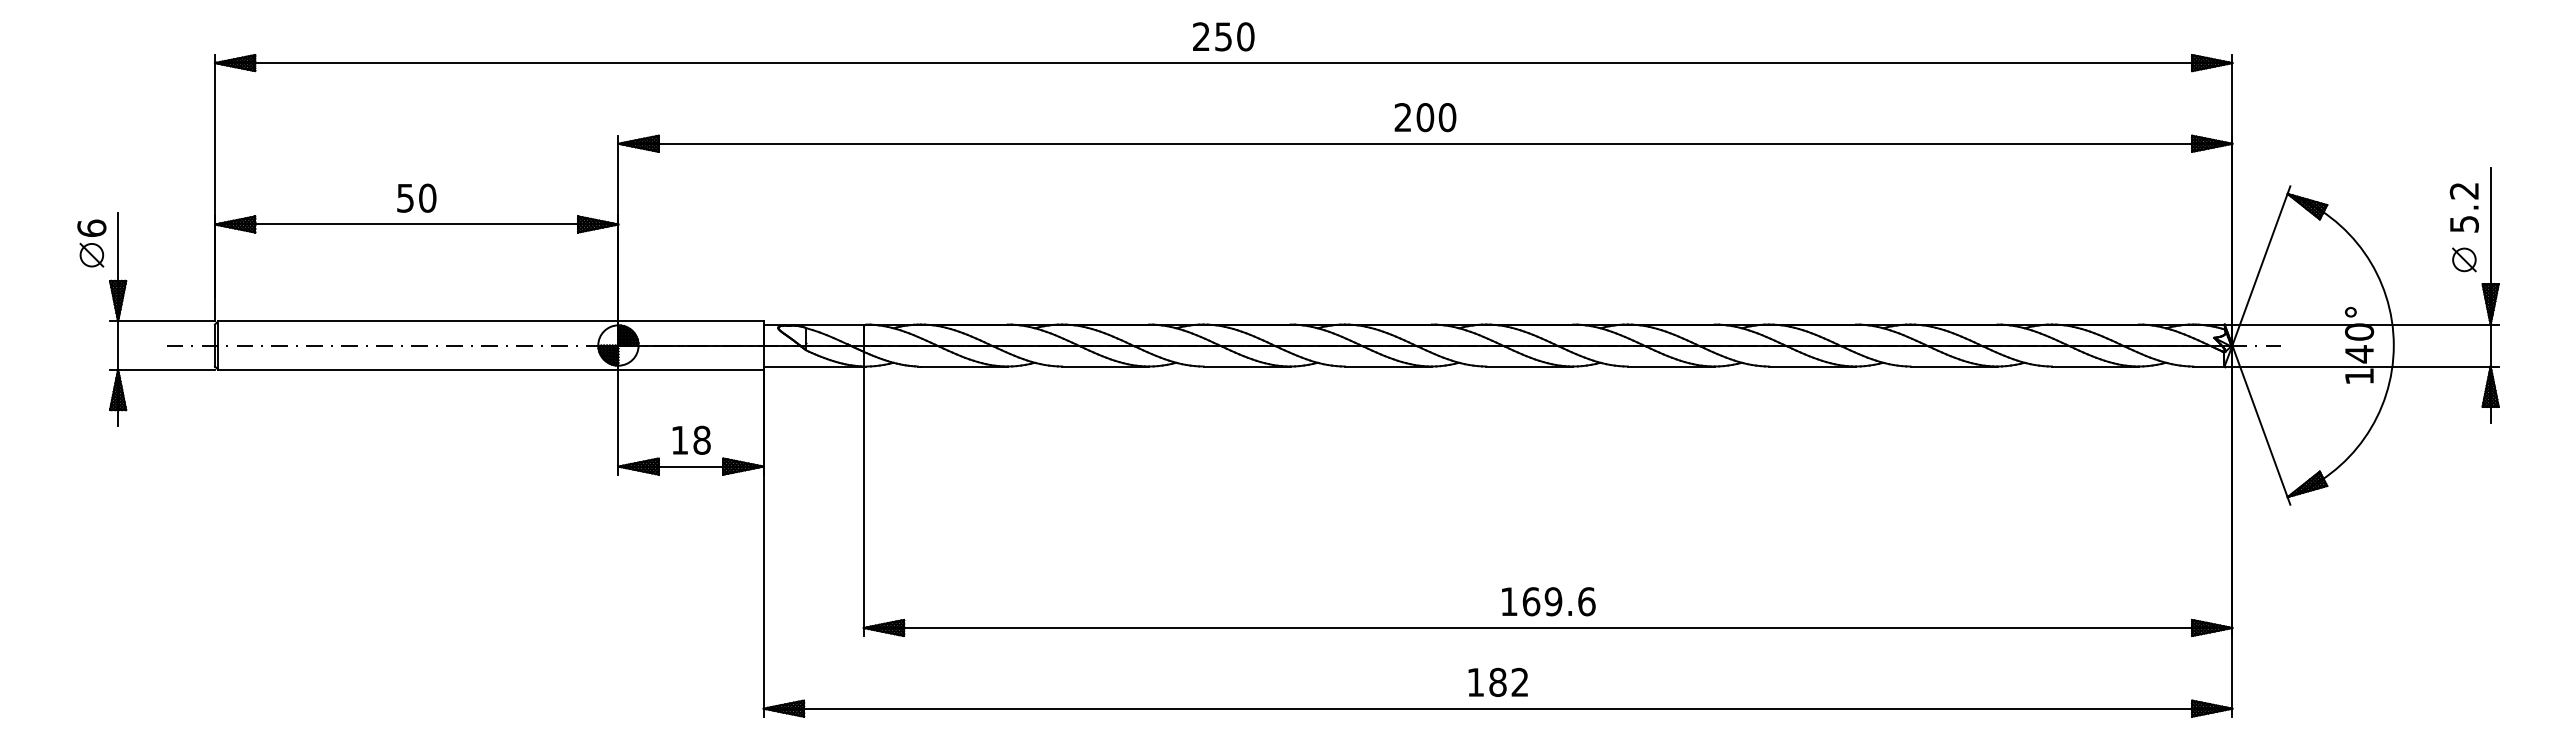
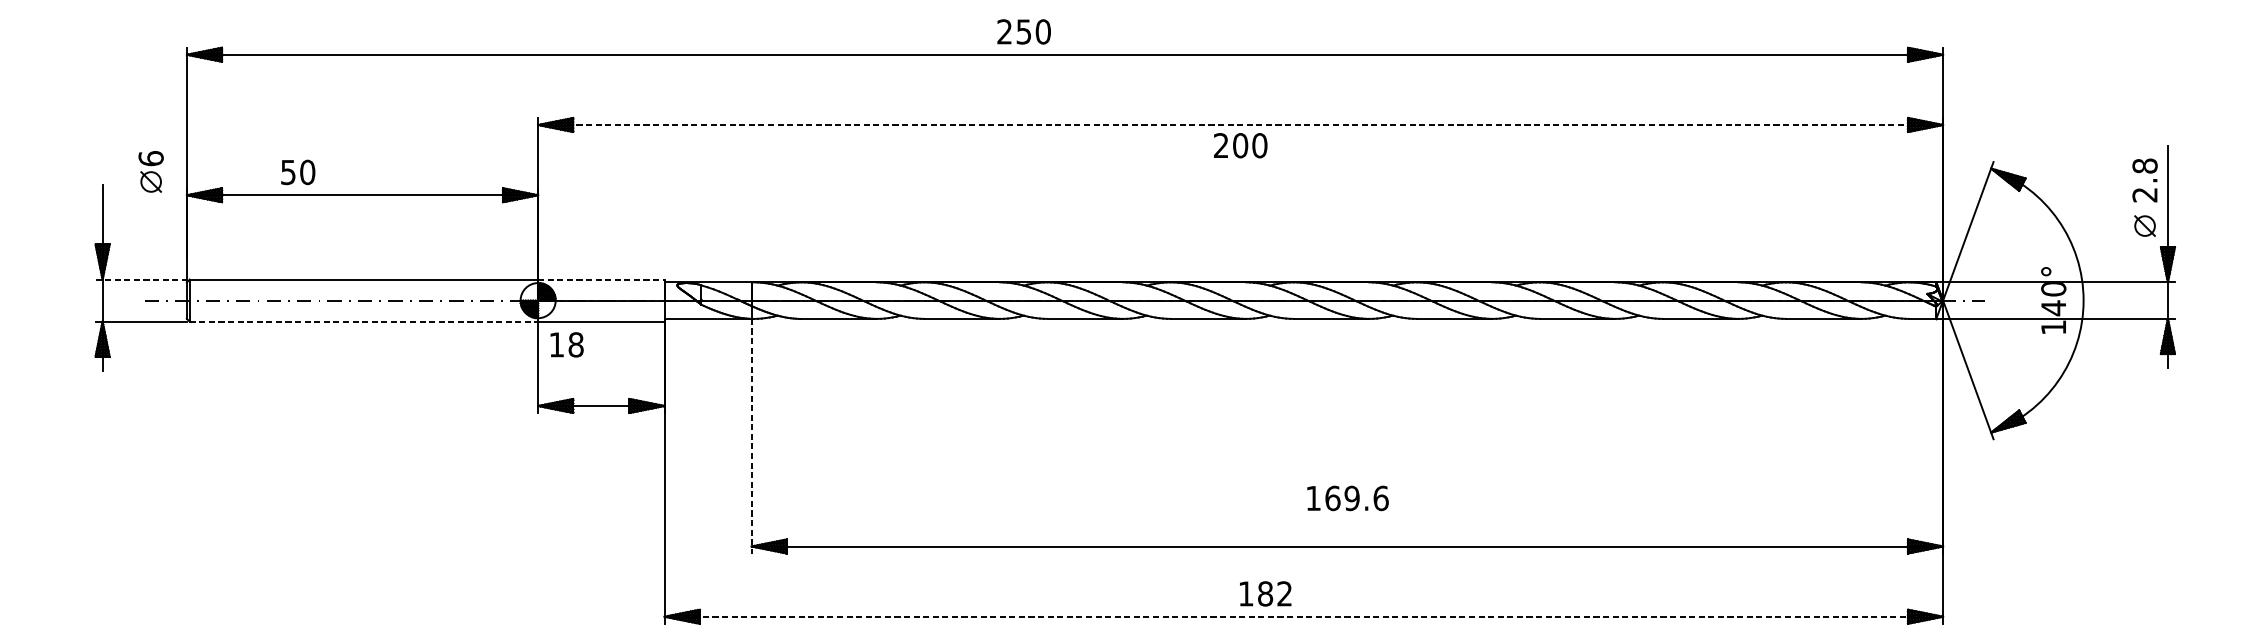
text: (1223, 36) -> (1023, 31), moved
text: (1425, 117) -> (1240, 145), moved
line: (1425, 143) -> (1240, 124), solid -> dashed
text: (416, 197) -> (297, 171), moved
text: (2463, 207) -> (2144, 180), 5.2 -> 2.8
part: (91, 243) -> (150, 171), moved
line: (163, 321) -> (142, 279), solid -> dashed
line: (691, 321) -> (601, 279), solid -> dashed
line: (418, 369) -> (364, 321), solid -> dashed
text: (691, 439) -> (566, 344), moved
line: (863, 501) -> (751, 436), solid -> dashed
text: (1548, 601) -> (1347, 498), moved
text: (1497, 681) -> (1265, 593), moved
line: (1498, 708) -> (1304, 616), solid -> dashed

